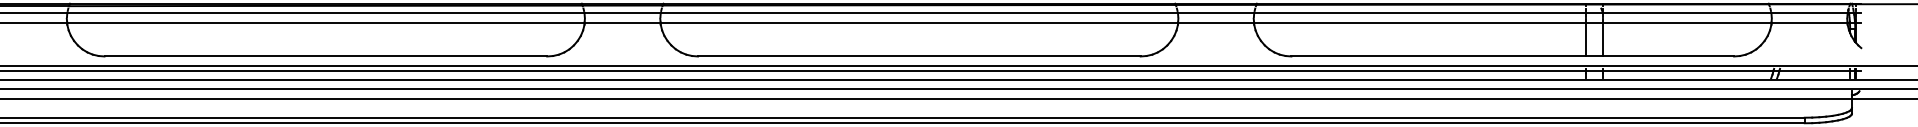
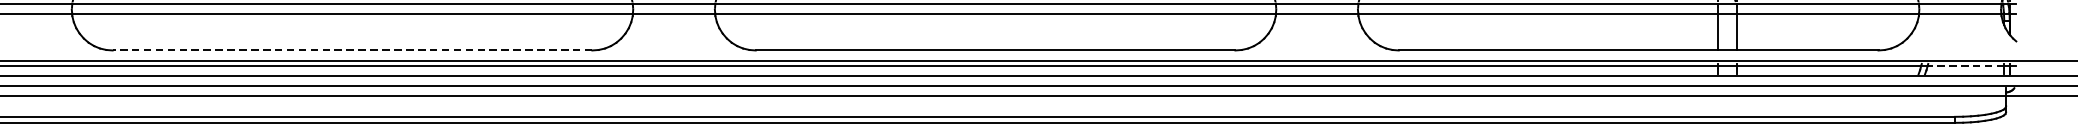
line: (325, 56) -> (352, 50), solid -> dashed
line: (1814, 70) -> (1965, 65), solid -> dashed

